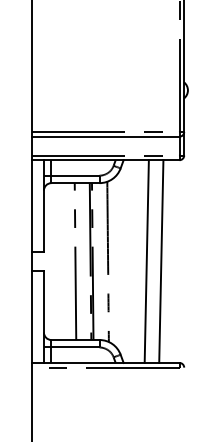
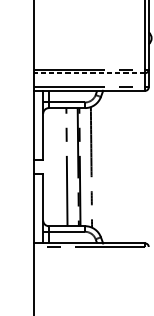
line: (105, 136) -> (89, 73), solid -> dashed
line: (146, 261) -> (120, 167), removed
line: (161, 261) -> (131, 167), removed

